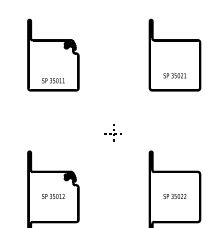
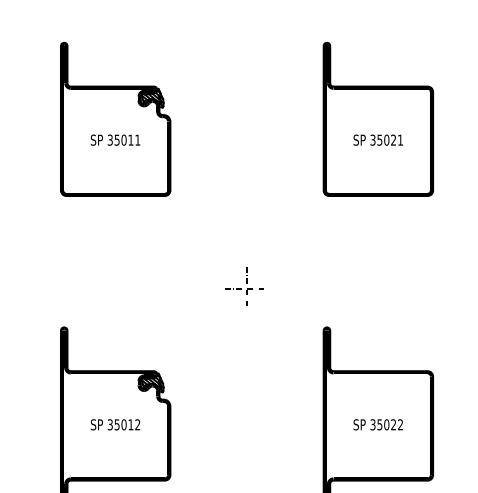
text: (174, 75) -> (377, 139), moved
text: (53, 80) -> (115, 139), moved

